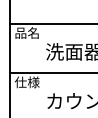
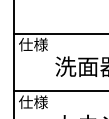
text: (27, 32) -> (33, 44), 品名 -> 仕様

